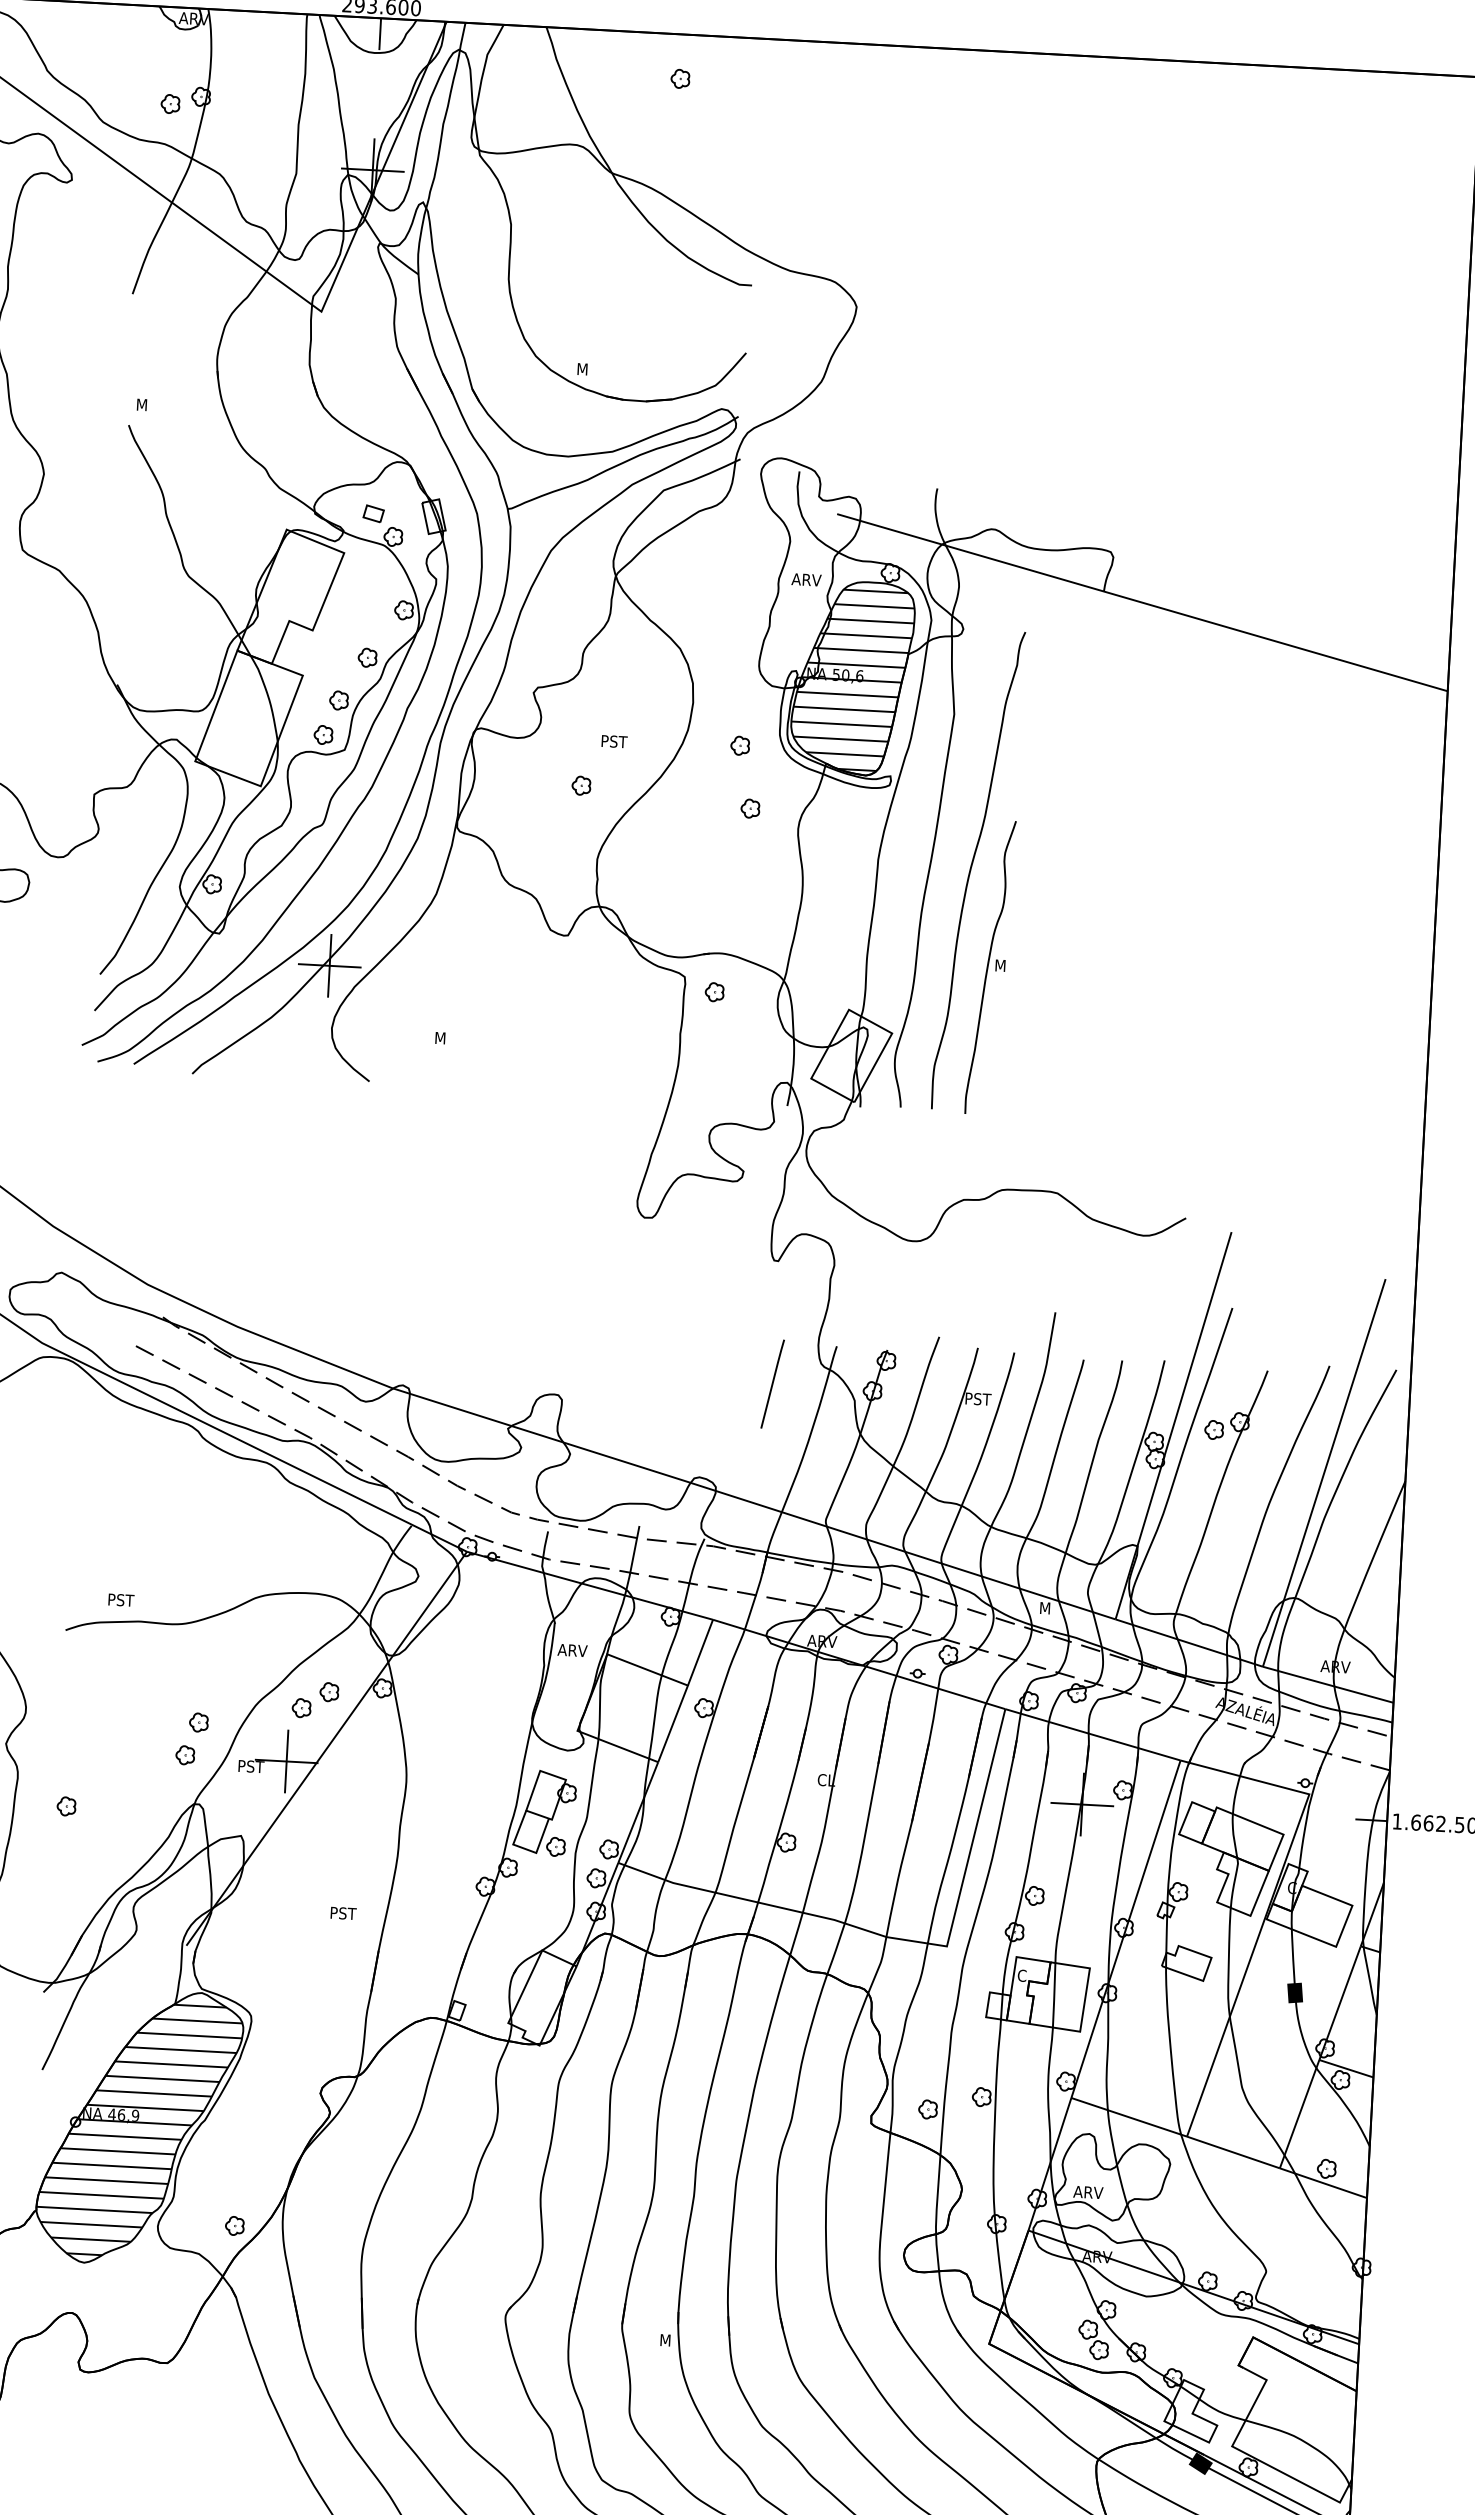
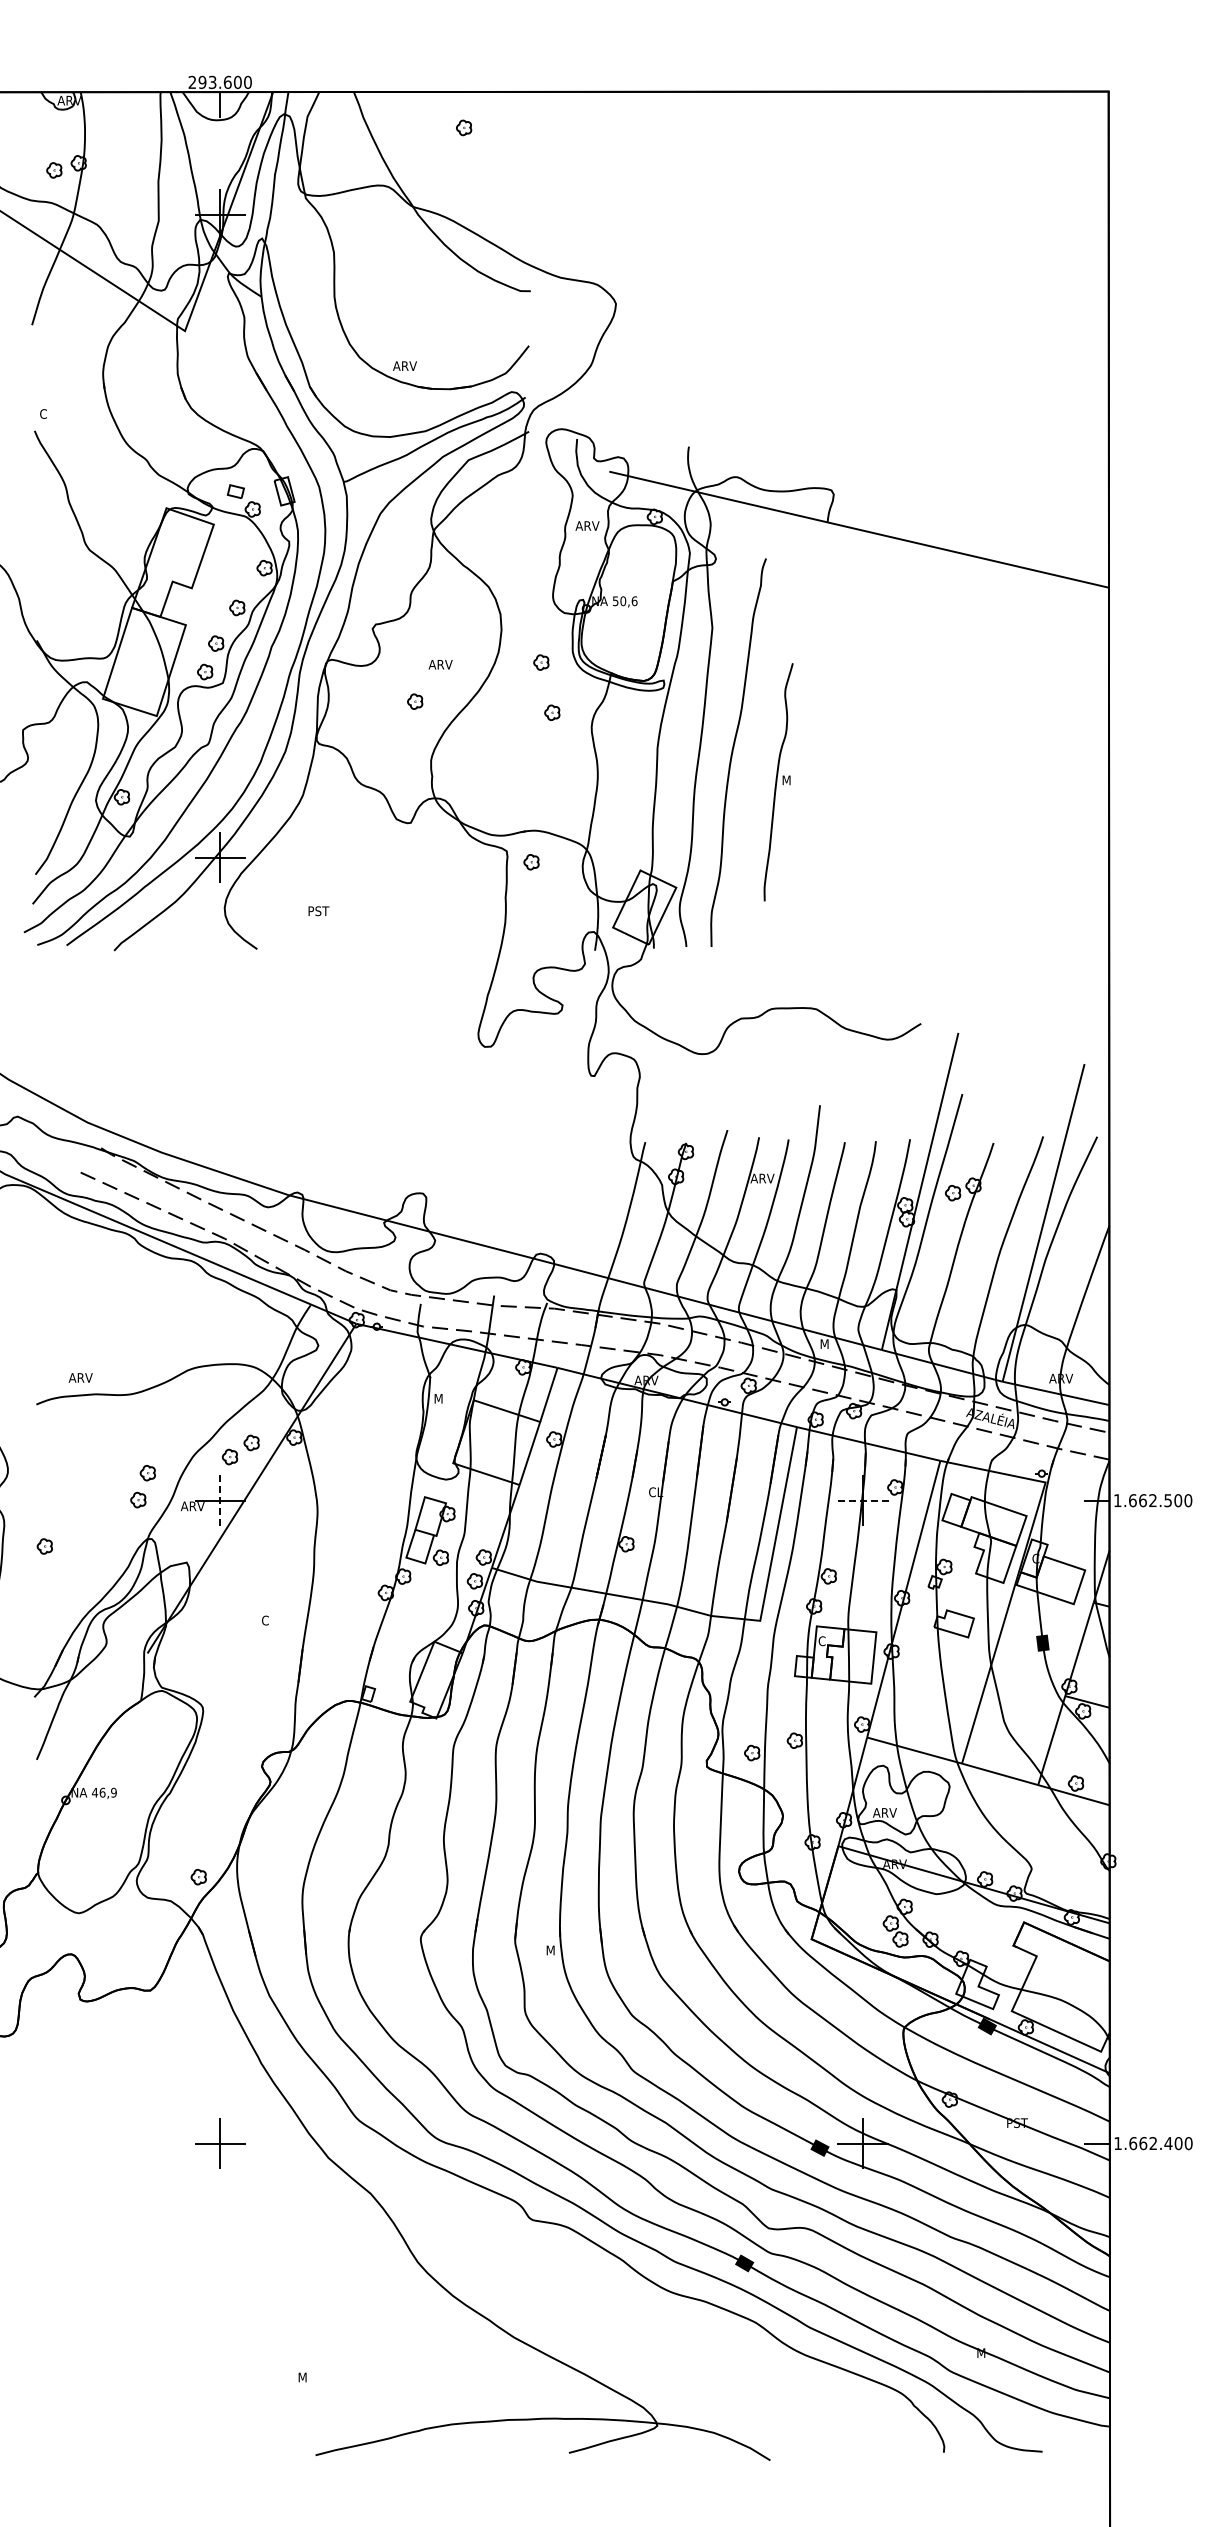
text: (590, 368) -> (404, 365), M -> ARV
text: (142, 404) -> (44, 413), M -> C
hatch: (851, 679) -> (628, 604), removed
text: (615, 741) -> (440, 664), PST -> ARV
part: (990, 967) -> (778, 782), moved
text: (448, 1039) -> (319, 911), M -> PST
line: (772, 1384) -> (595, 1175), removed
text: (979, 1399) -> (762, 1178), PST -> ARV
text: (121, 1599) -> (80, 1377), PST -> ARV
text: (572, 1650) -> (445, 1398), ARV -> M
line: (286, 1761) -> (220, 1500), solid -> dashed
text: (251, 1766) -> (192, 1506), PST -> ARV
line: (1082, 1804) -> (863, 1500), solid -> dashed
text: (343, 1913) -> (272, 1620), PST -> C
hatch: (139, 2129) -> (117, 1803), removed

